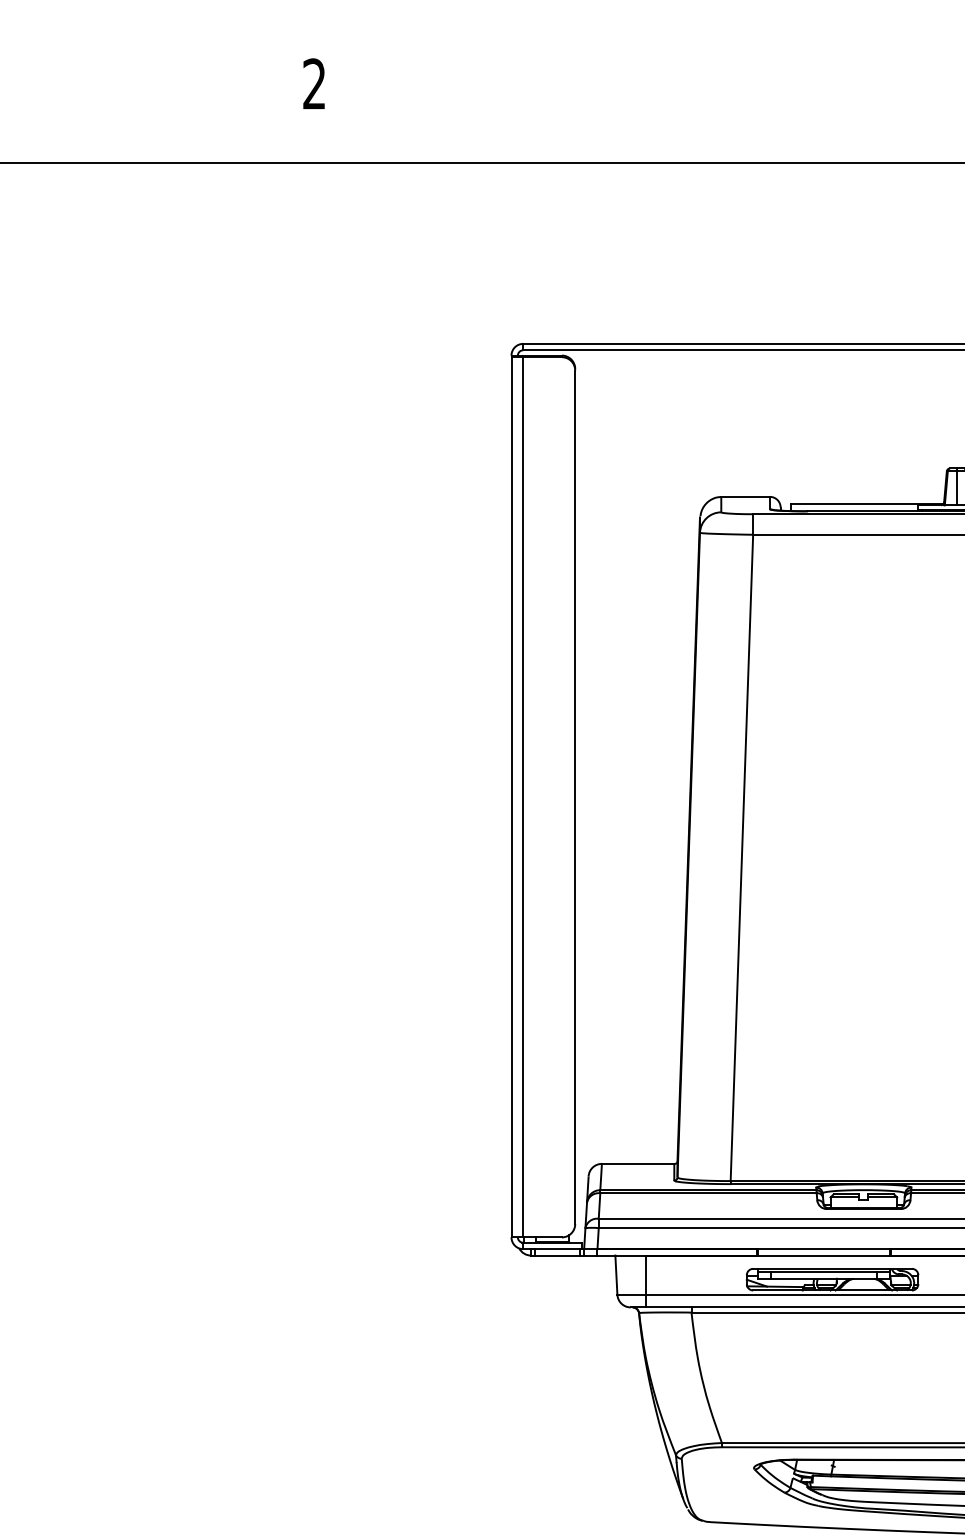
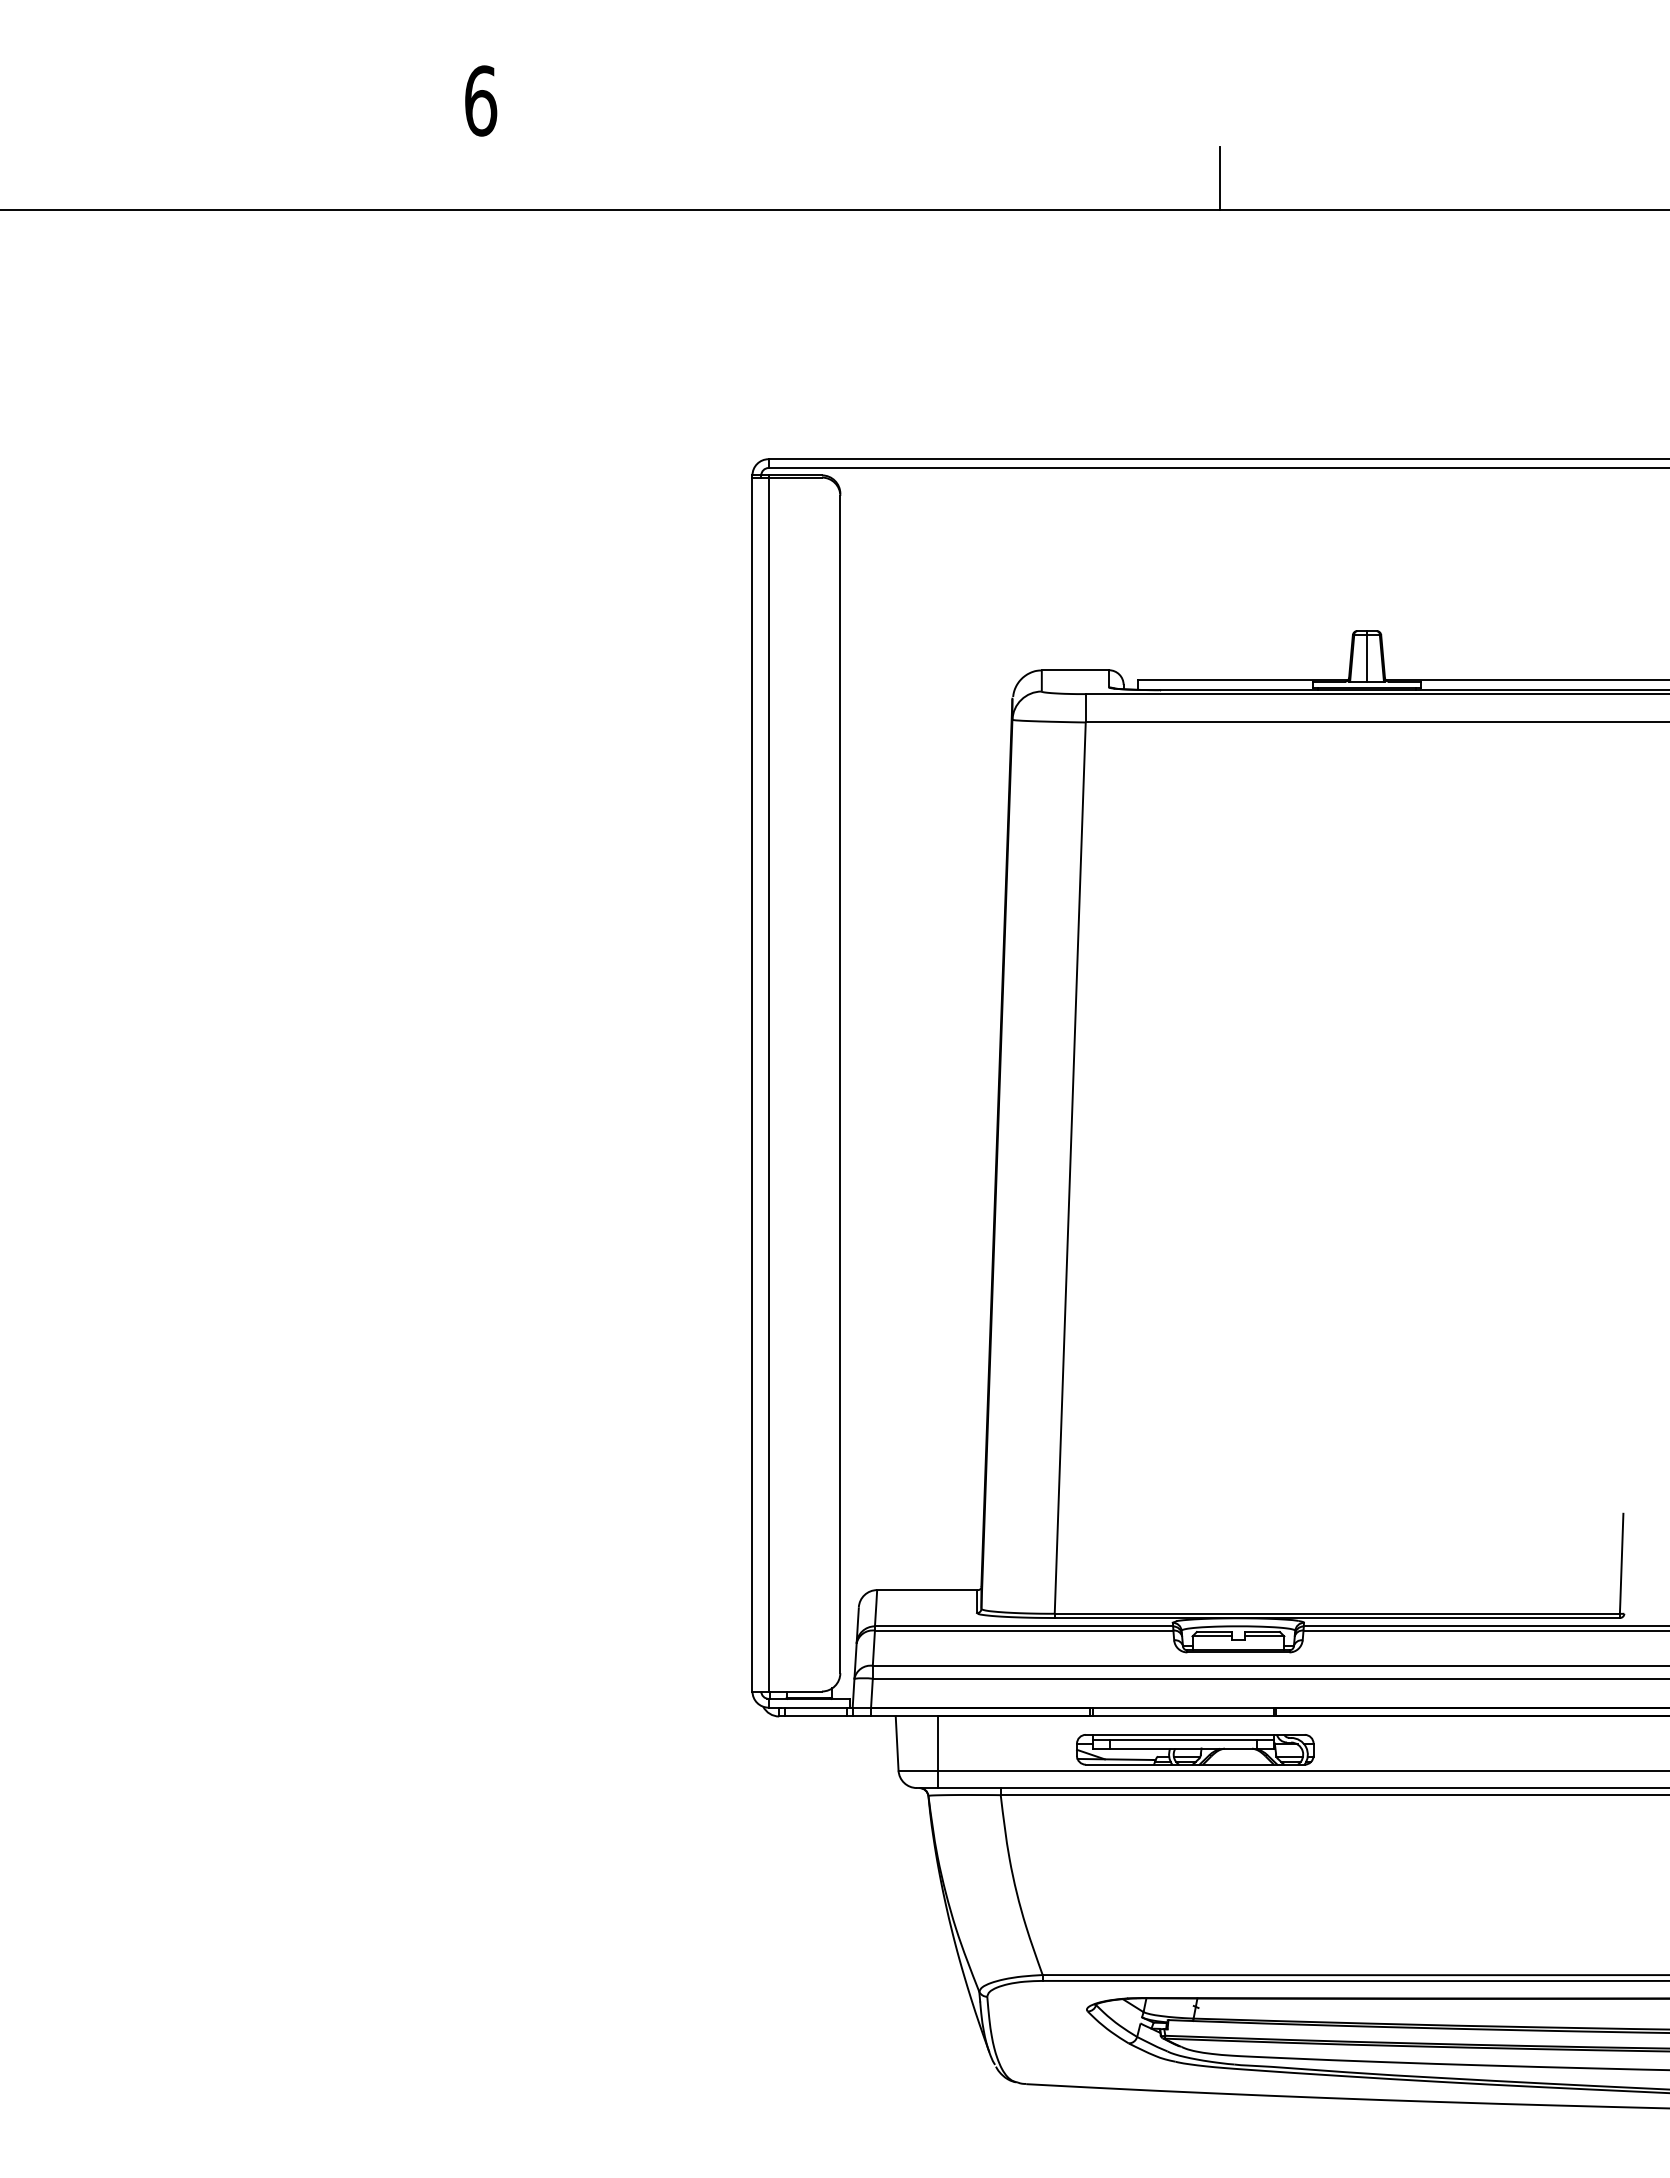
text: (315, 83) -> (481, 100), 2 -> 6
line: (850, 140) -> (1220, 178), added

